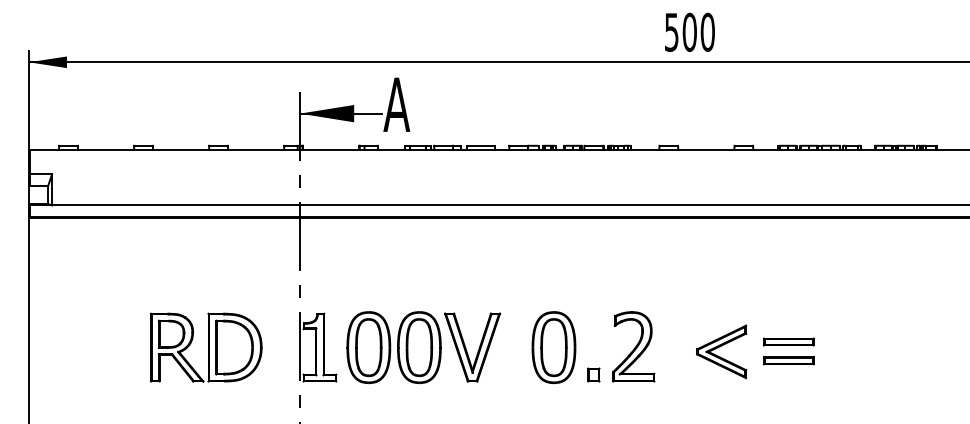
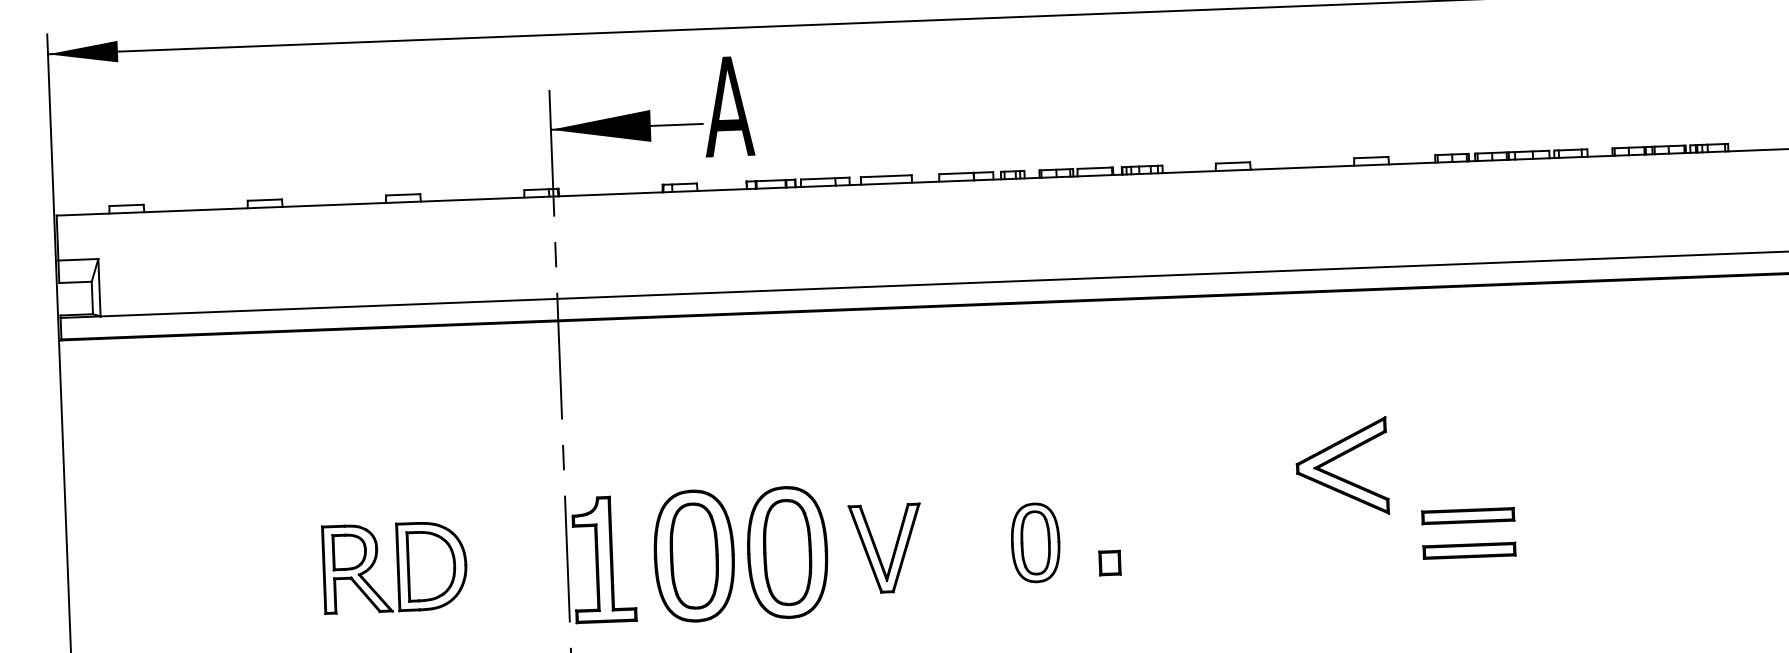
part: (633, 346) -> (1182, 535), removed
part: (206, 347) -> (395, 567), size x0.7
part: (472, 347) -> (885, 548), size x0.7
part: (553, 347) -> (1034, 542), size x0.6
part: (721, 351) -> (1341, 466), moved
part: (593, 374) -> (1109, 562), moved

